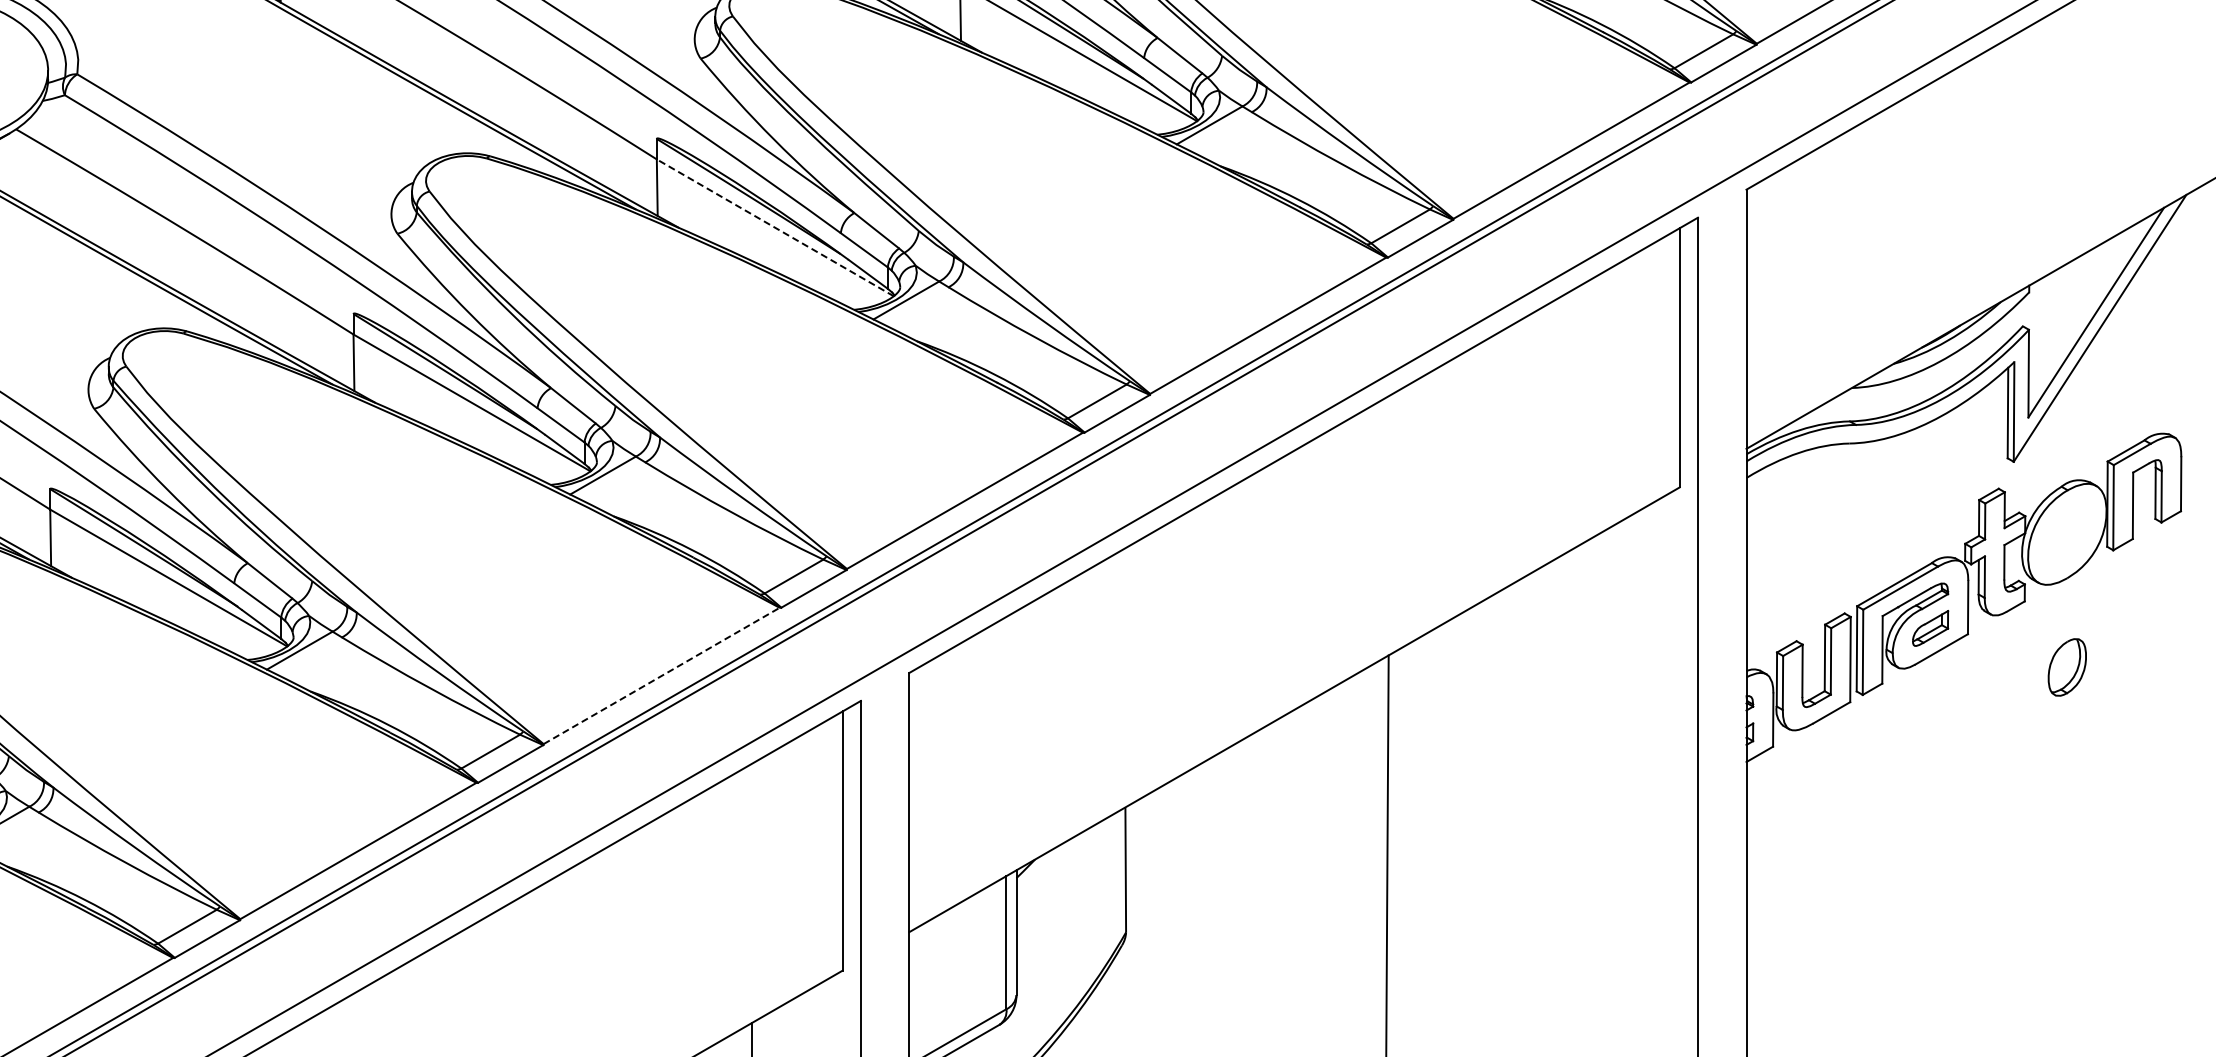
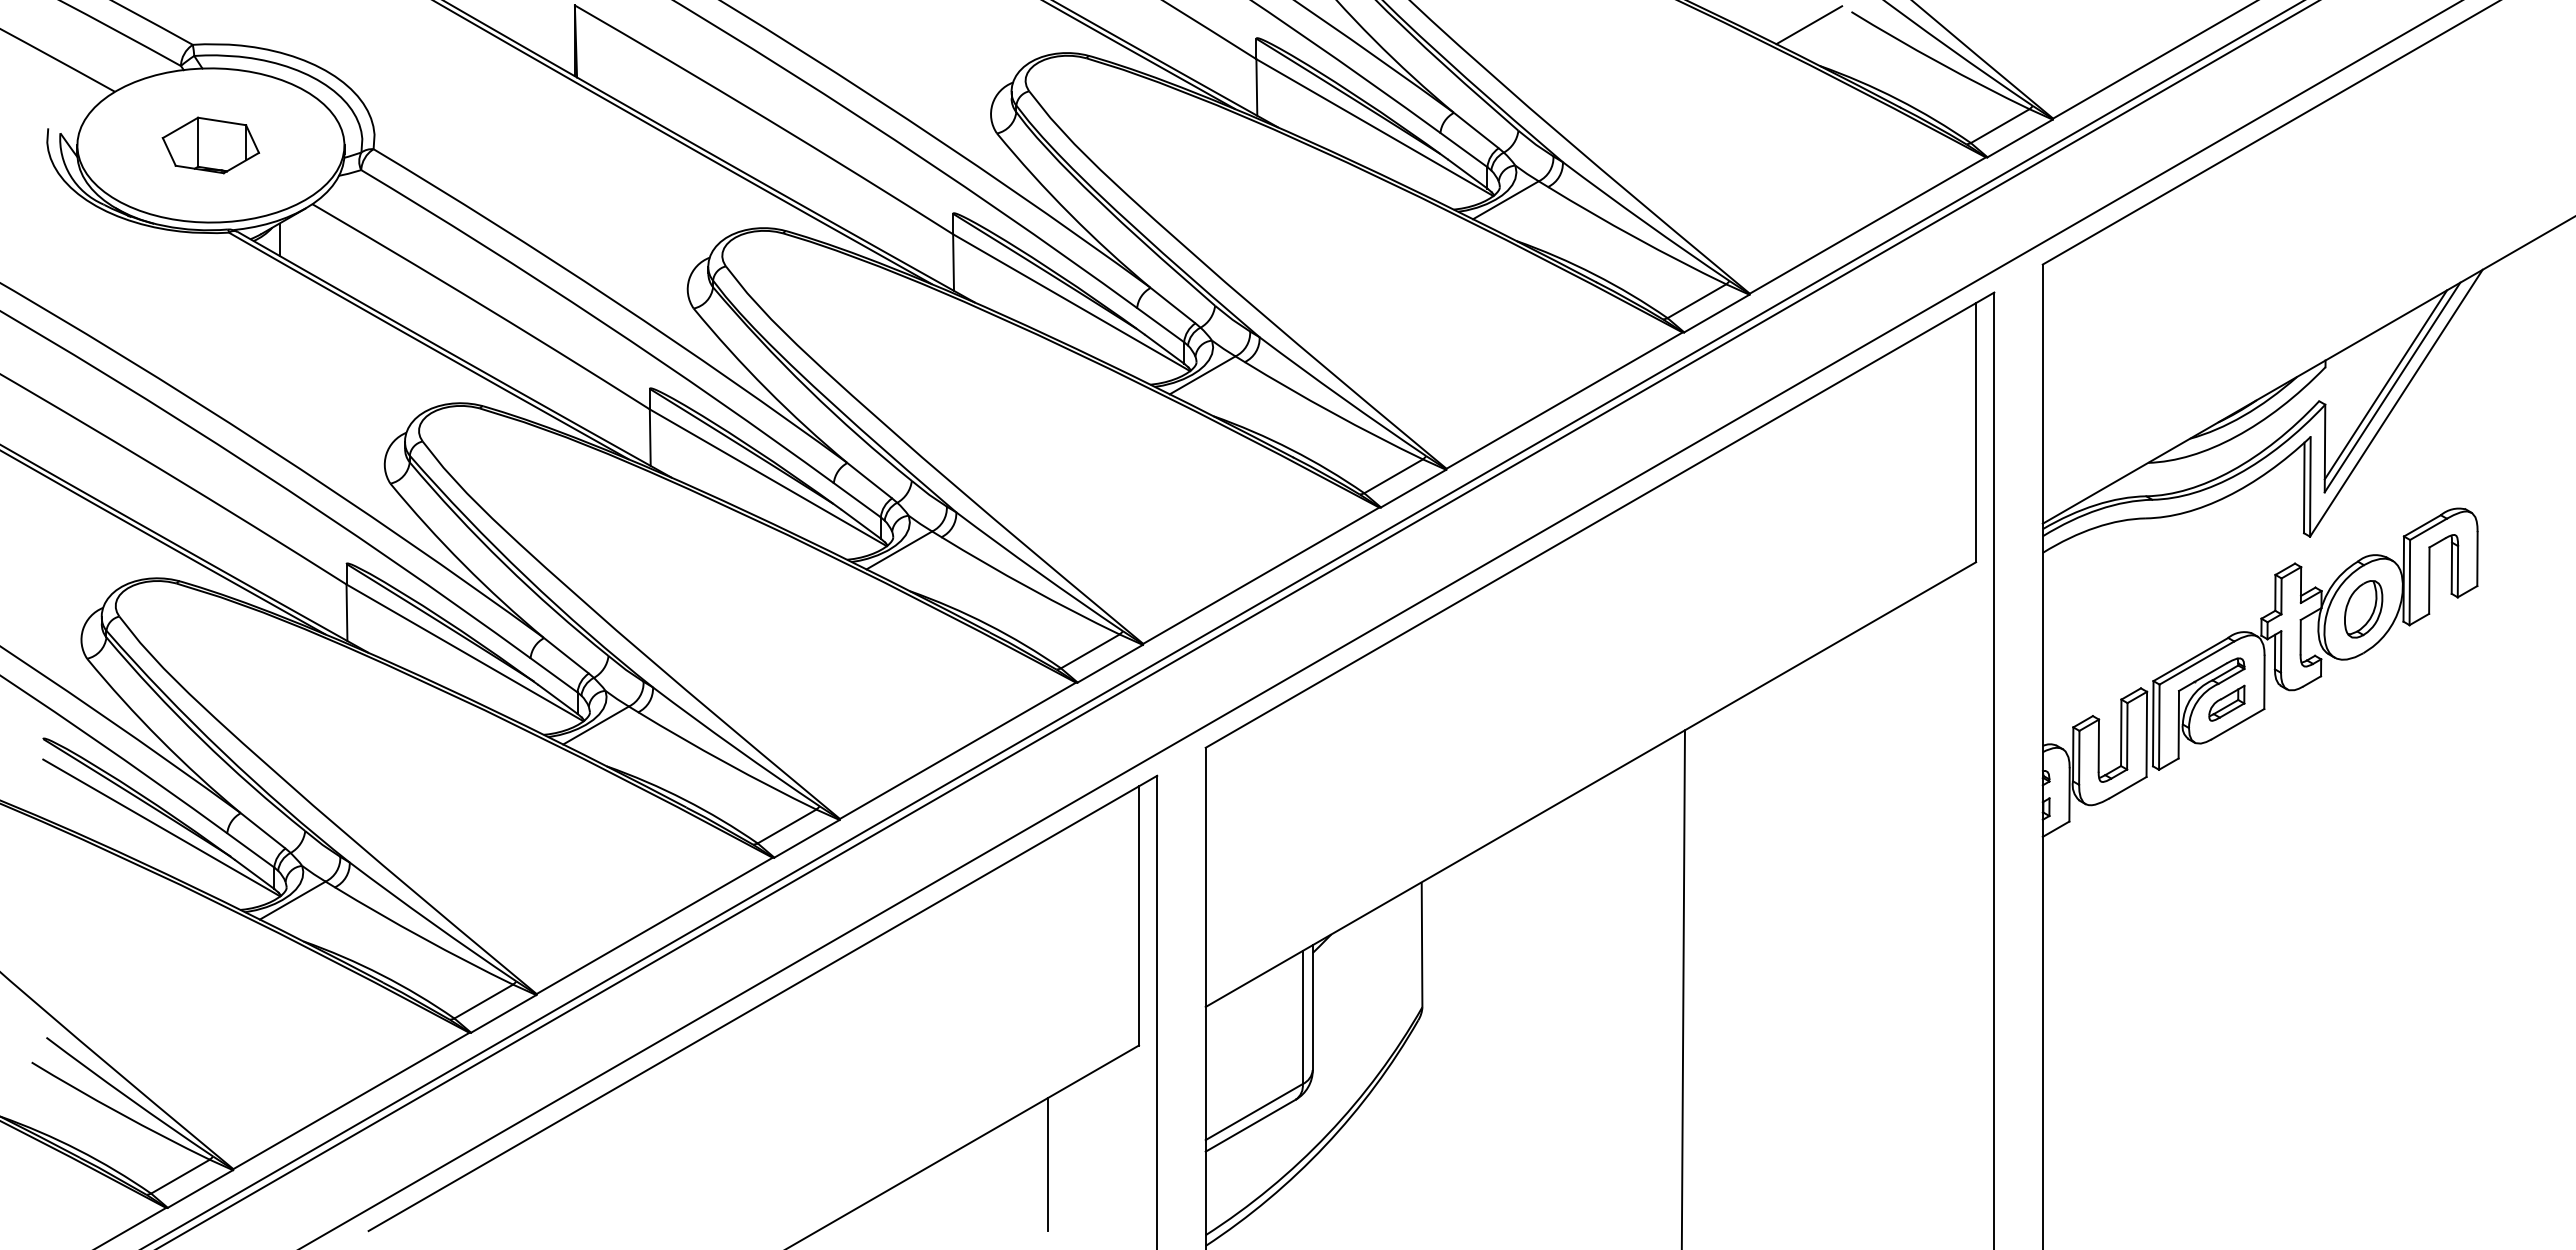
line: (775, 227) -> (1071, 302), dashed -> solid
line: (2089, 309) -> (2385, 384), added
part: (2067, 667) -> (2363, 609), moved
line: (662, 675) -> (958, 750), dashed -> solid

